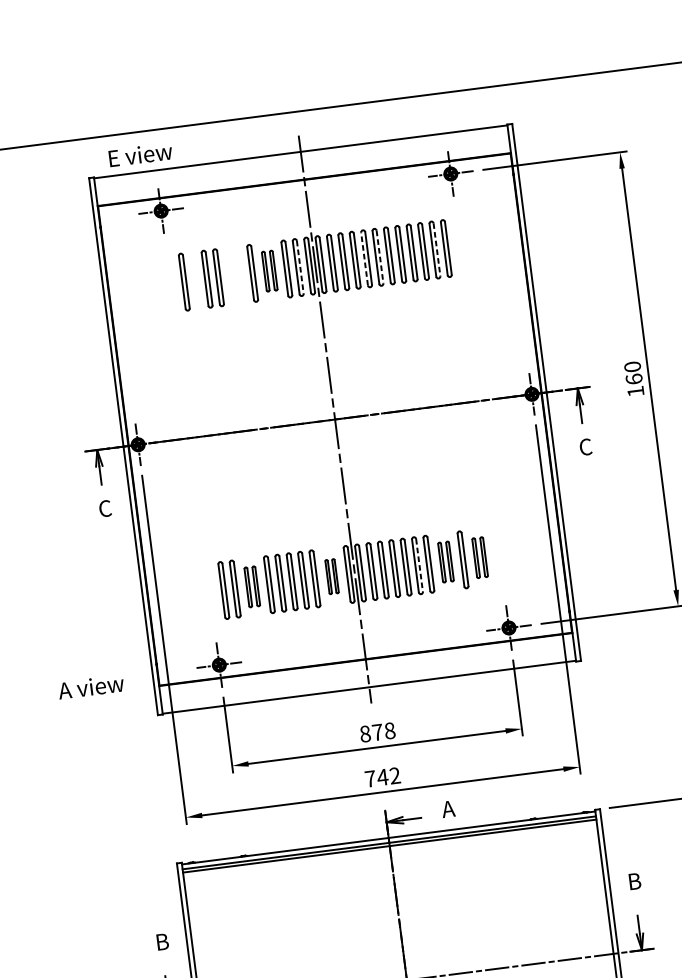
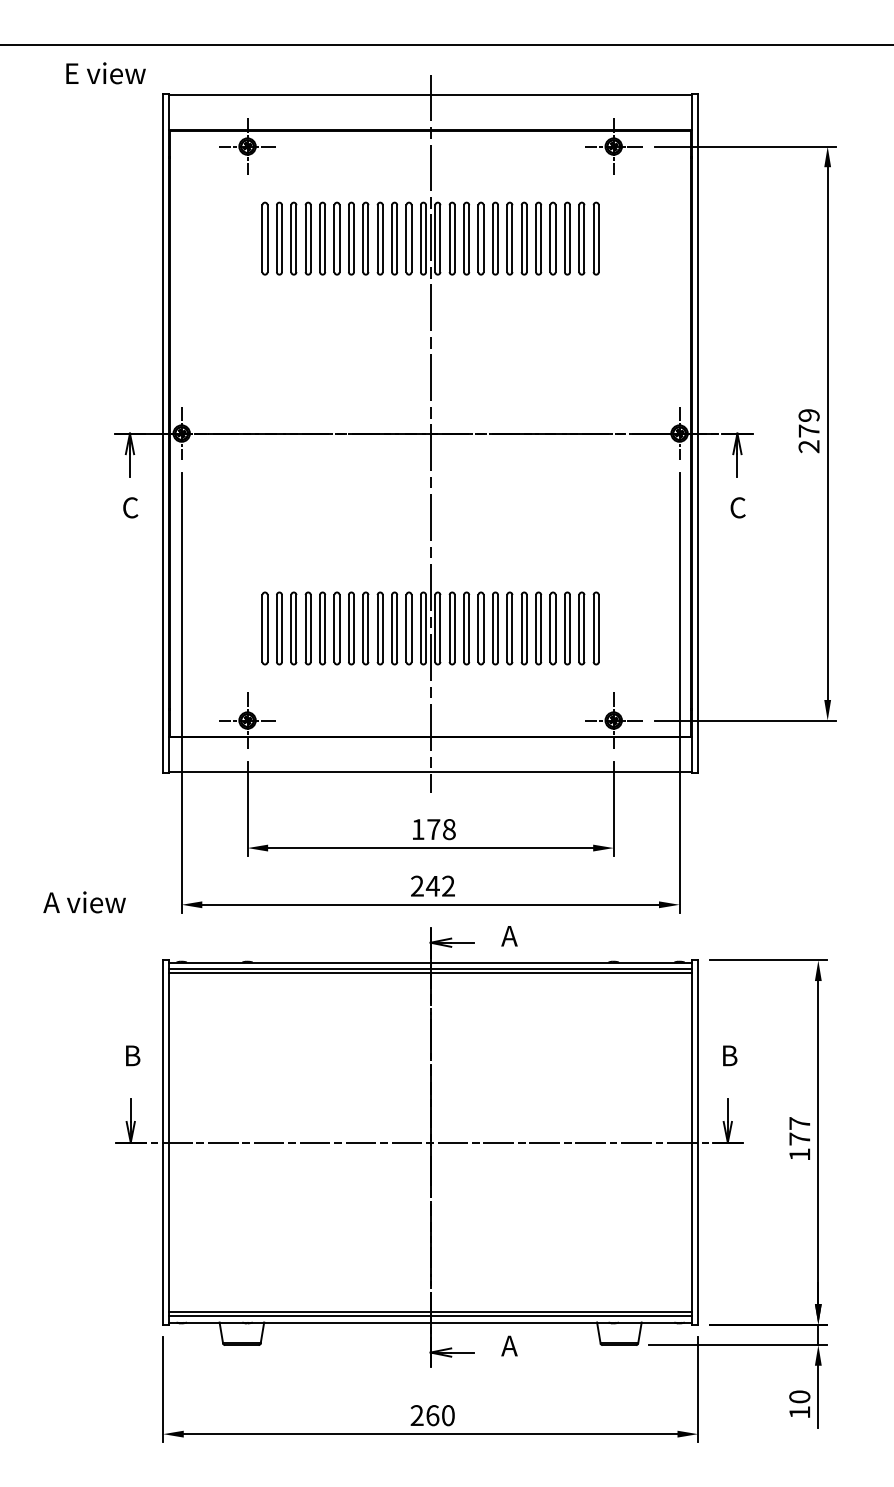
text: (140, 155) -> (105, 73), moved
line: (437, 250) -> (584, 239), dashed -> solid
line: (380, 257) -> (512, 239), dashed -> solid
line: (364, 258) -> (492, 238), dashed -> solid
line: (300, 267) -> (411, 239), dashed -> solid
part: (269, 271) -> (372, 238), size x1.43
part: (235, 275) -> (329, 238), added
part: (195, 280) -> (279, 238), added
text: (633, 379) -> (808, 431), 160 -> 279
part: (479, 557) -> (588, 628), size x1.43
part: (445, 562) -> (545, 628), size x1.43
line: (419, 566) -> (512, 629), dashed -> solid
part: (331, 576) -> (401, 628), size x1.67
part: (251, 586) -> (300, 628), size x1.43
text: (91, 687) -> (84, 902), moved
text: (364, 734) -> (417, 829), 878 -> 178
text: (370, 778) -> (417, 885), 742 -> 242

